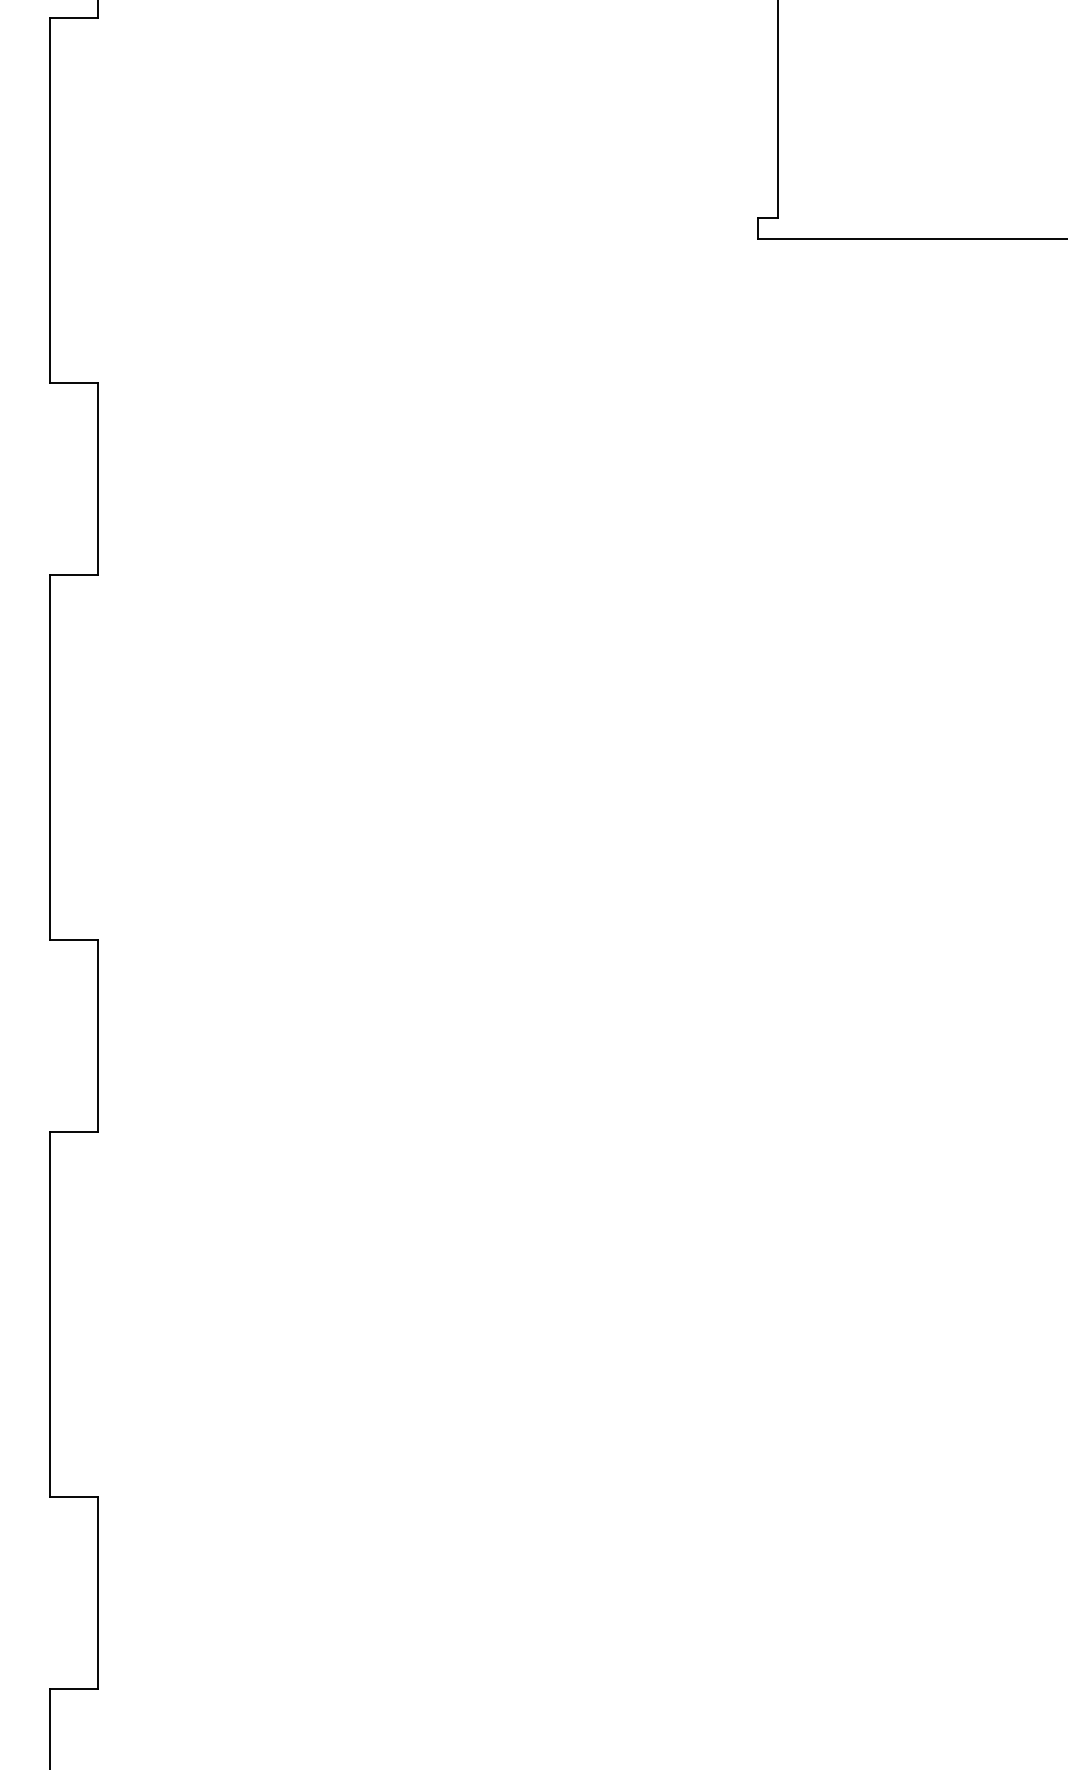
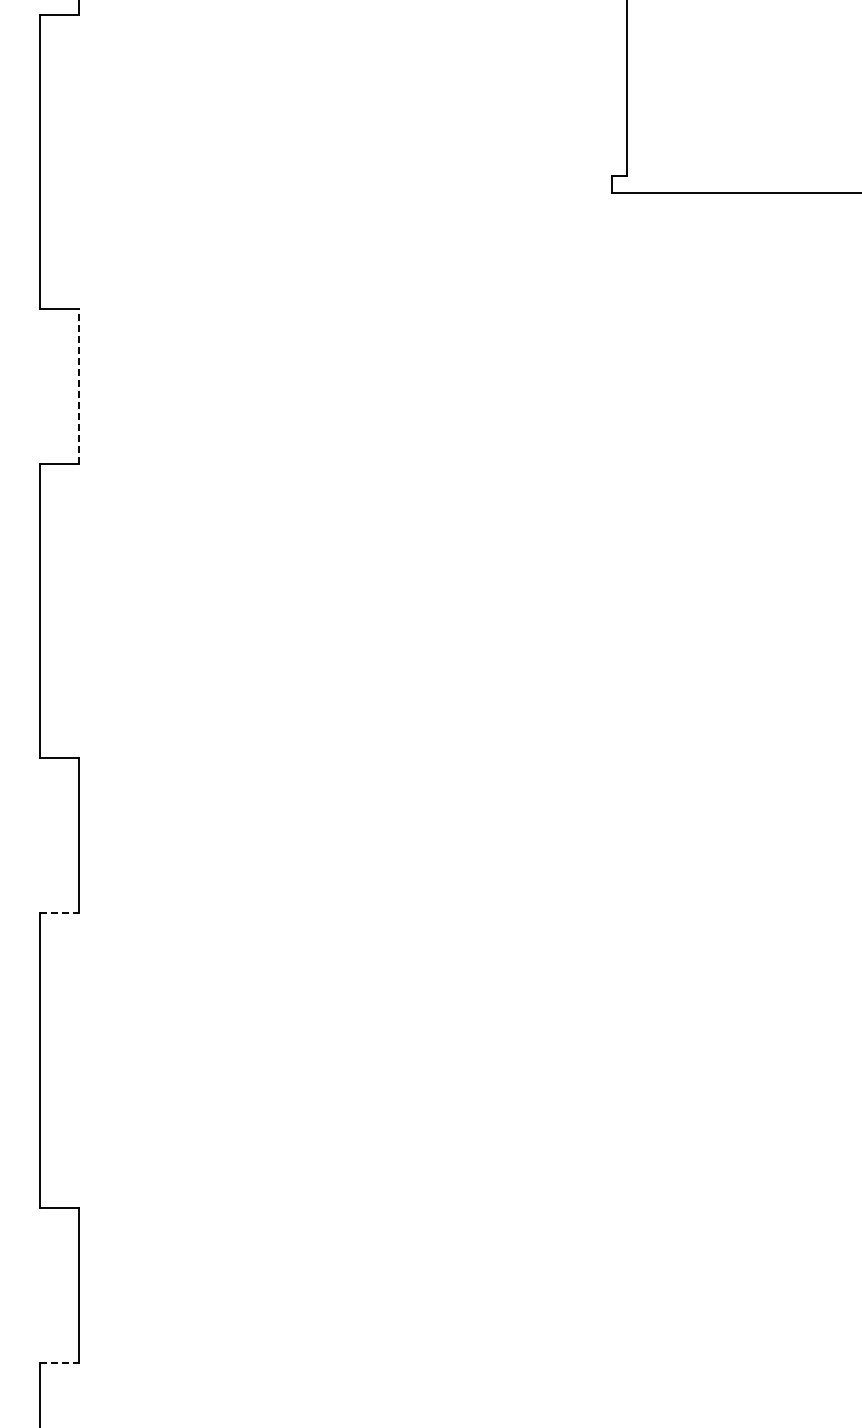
line: (97, 479) -> (78, 386), solid -> dashed
line: (74, 1132) -> (60, 913), solid -> dashed
line: (74, 1688) -> (60, 1362), solid -> dashed

